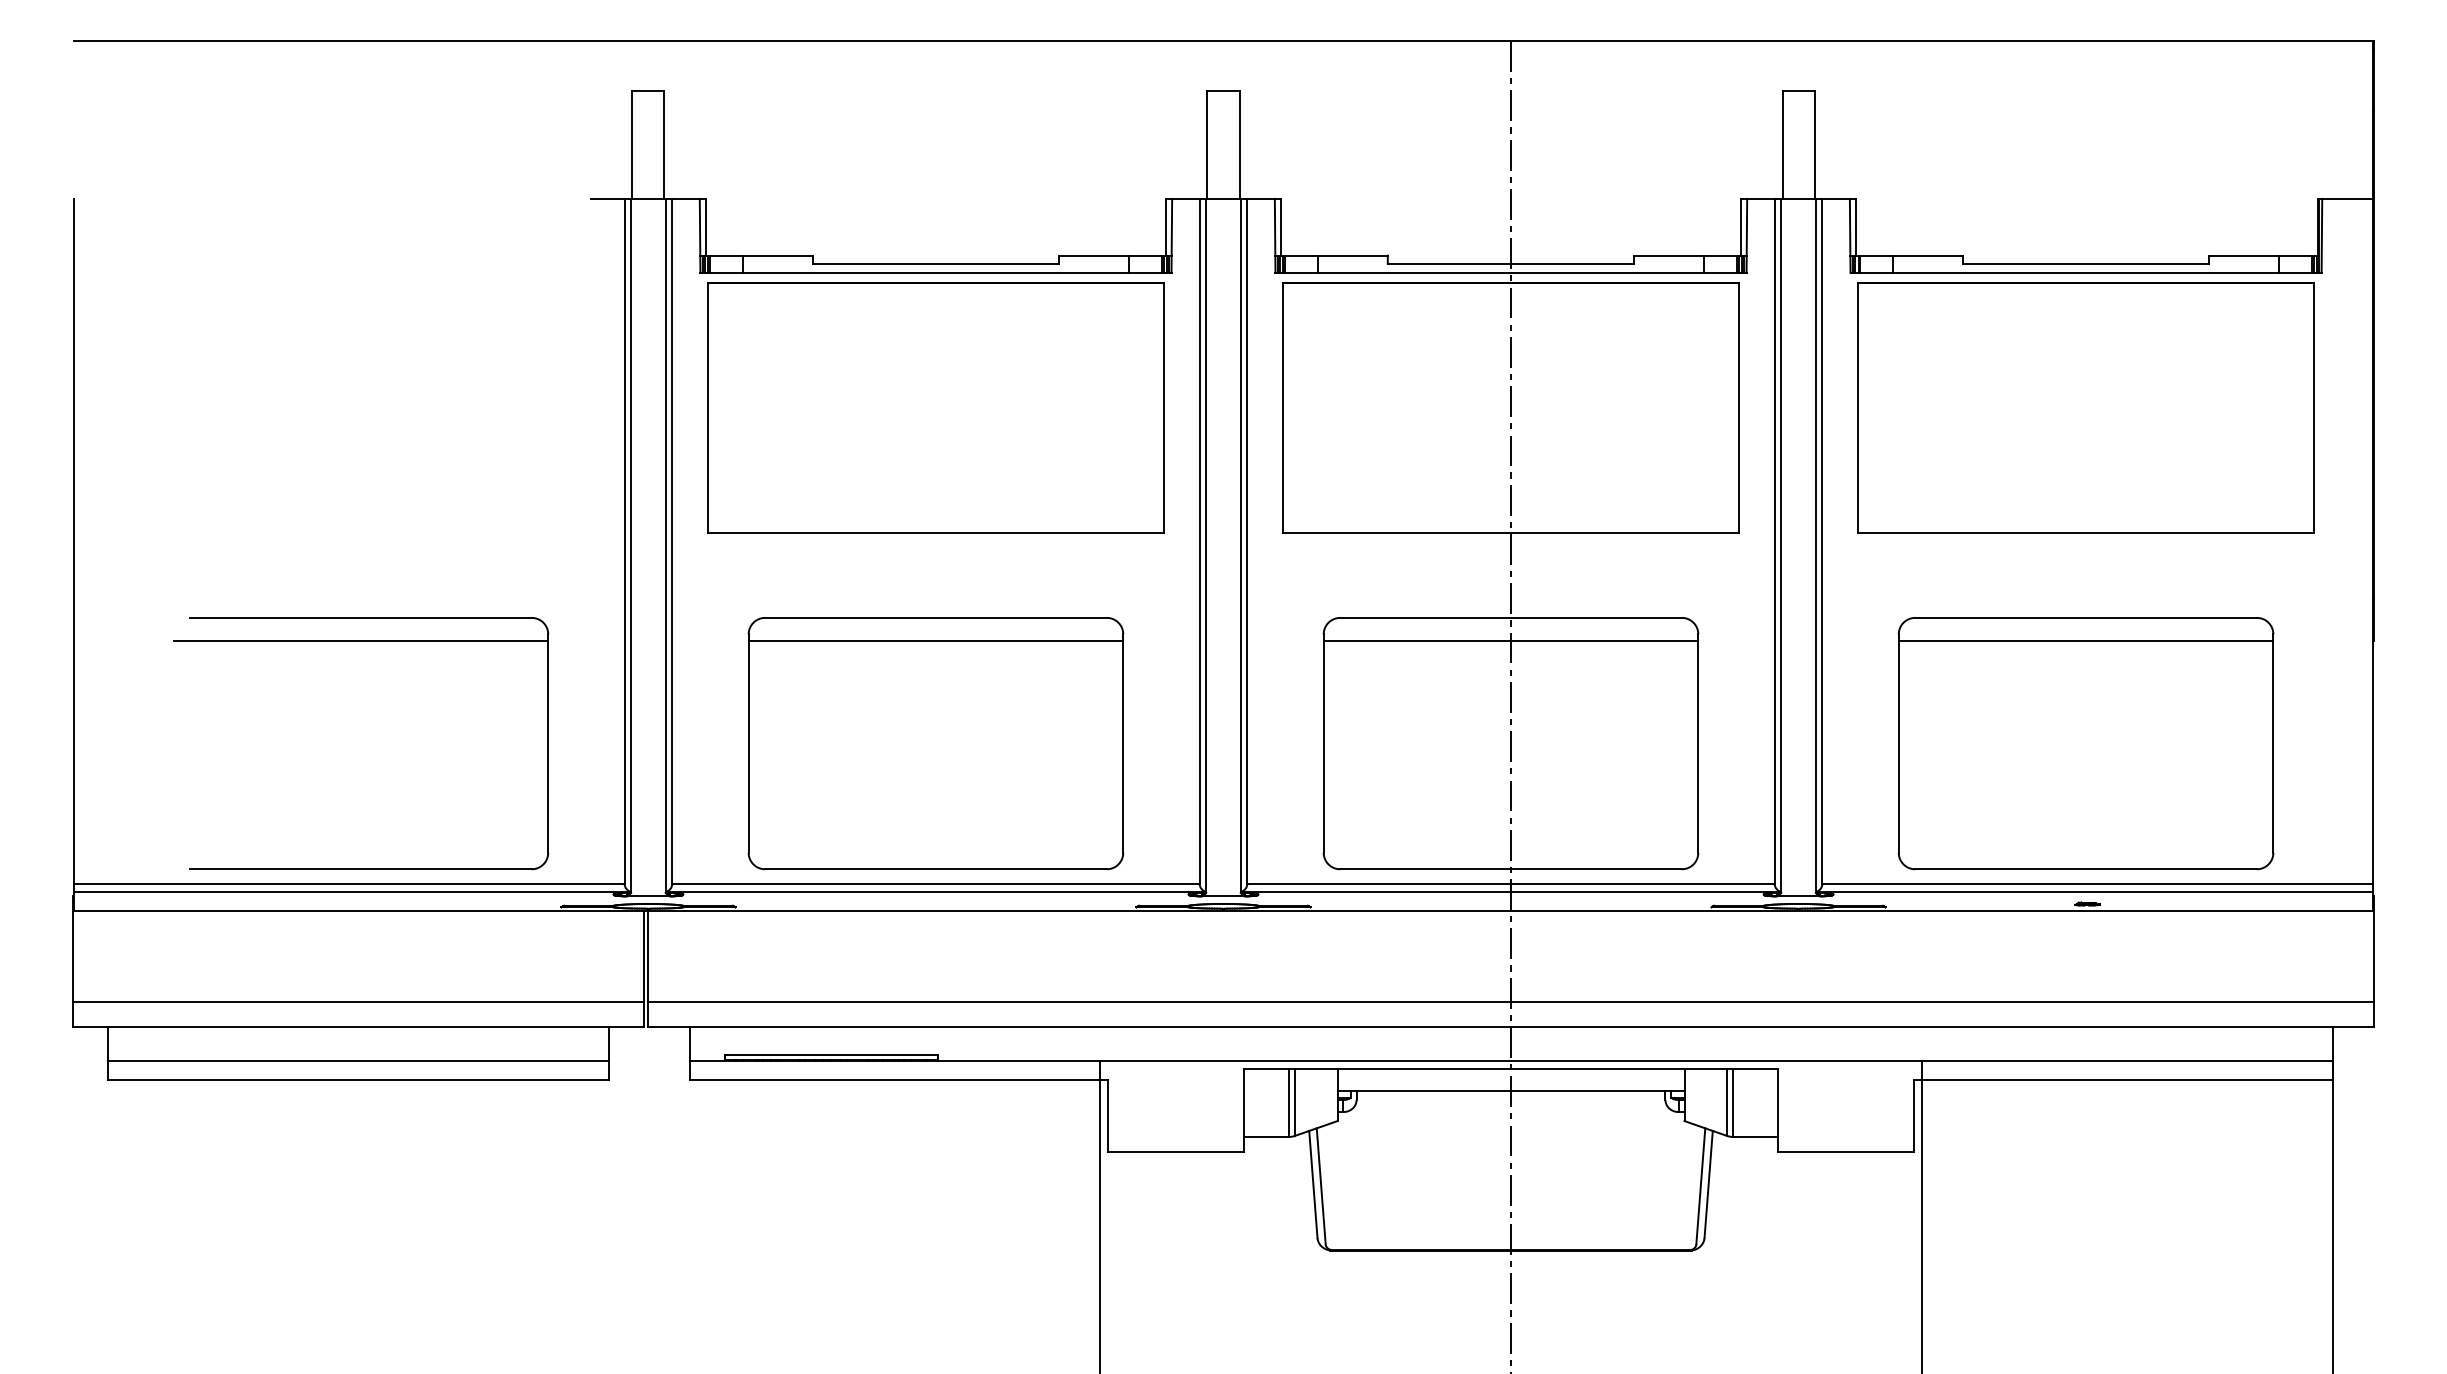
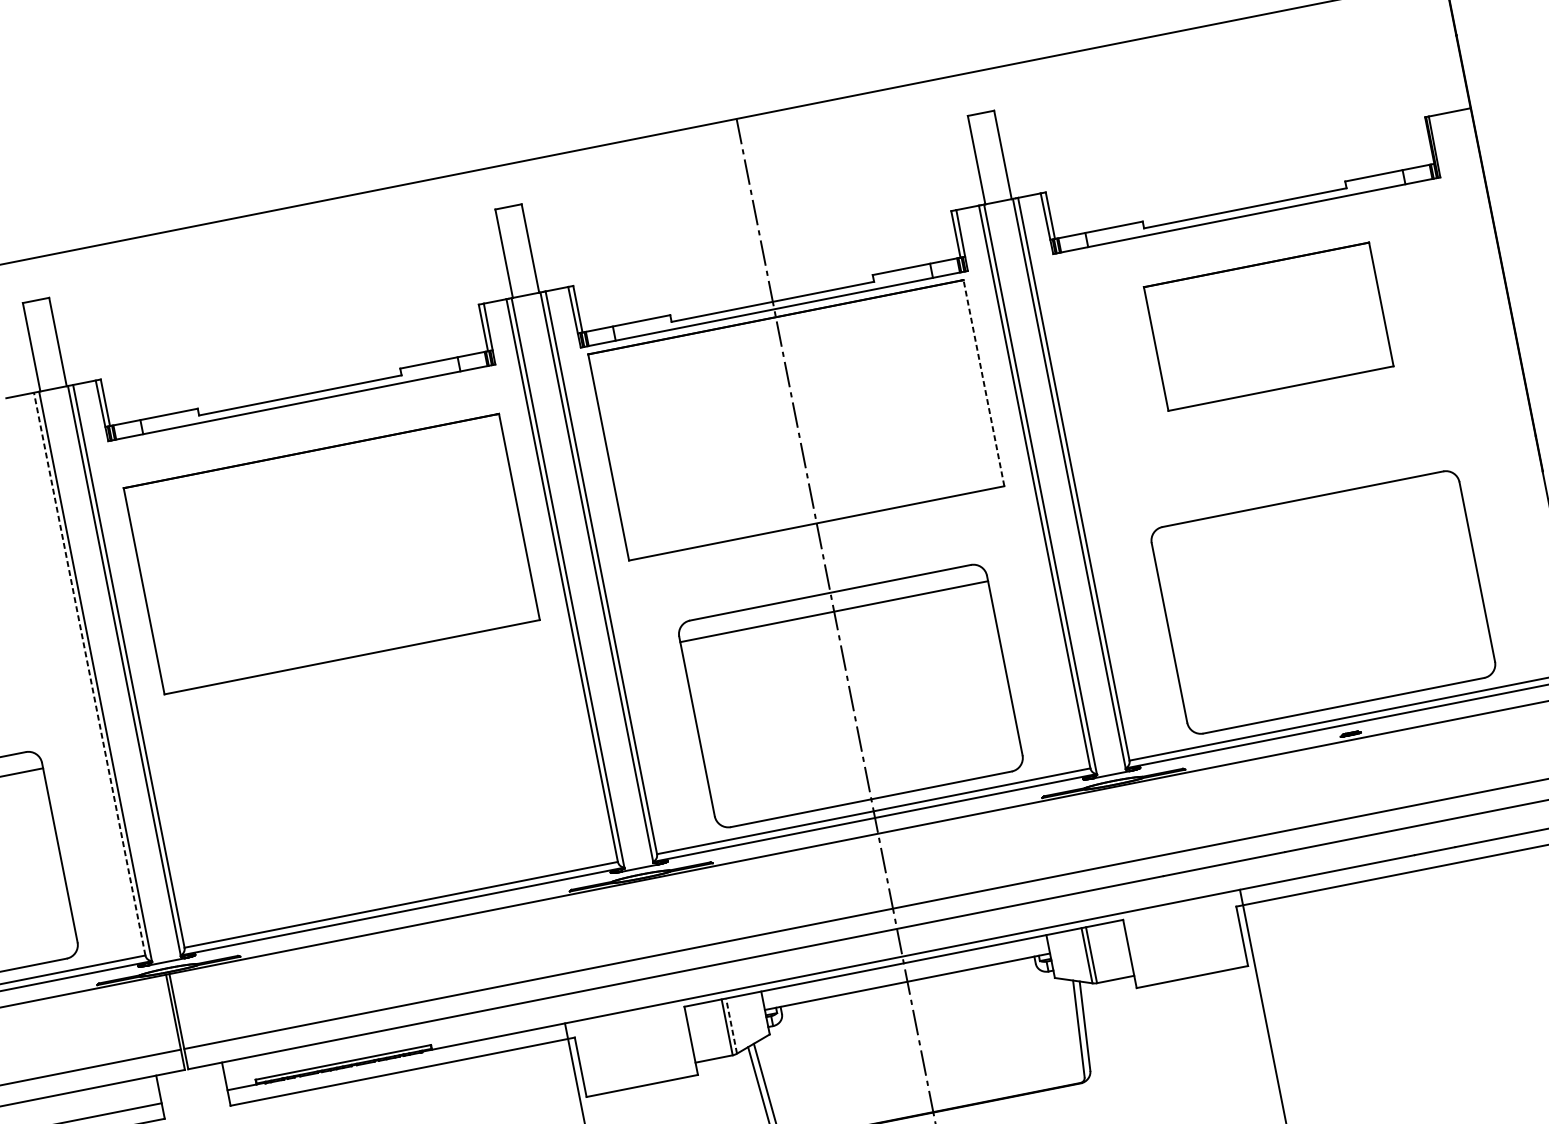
part: (935, 407) -> (331, 553), moved
line: (1739, 407) -> (983, 382), solid -> dashed
part: (2085, 407) -> (1268, 326), size x0.6
line: (624, 540) -> (89, 673), solid -> dashed
line: (2085, 640) -> (1306, 517), removed
part: (935, 743) -> (378, 789), removed
line: (1294, 1102) -> (731, 1026), solid -> dashed

